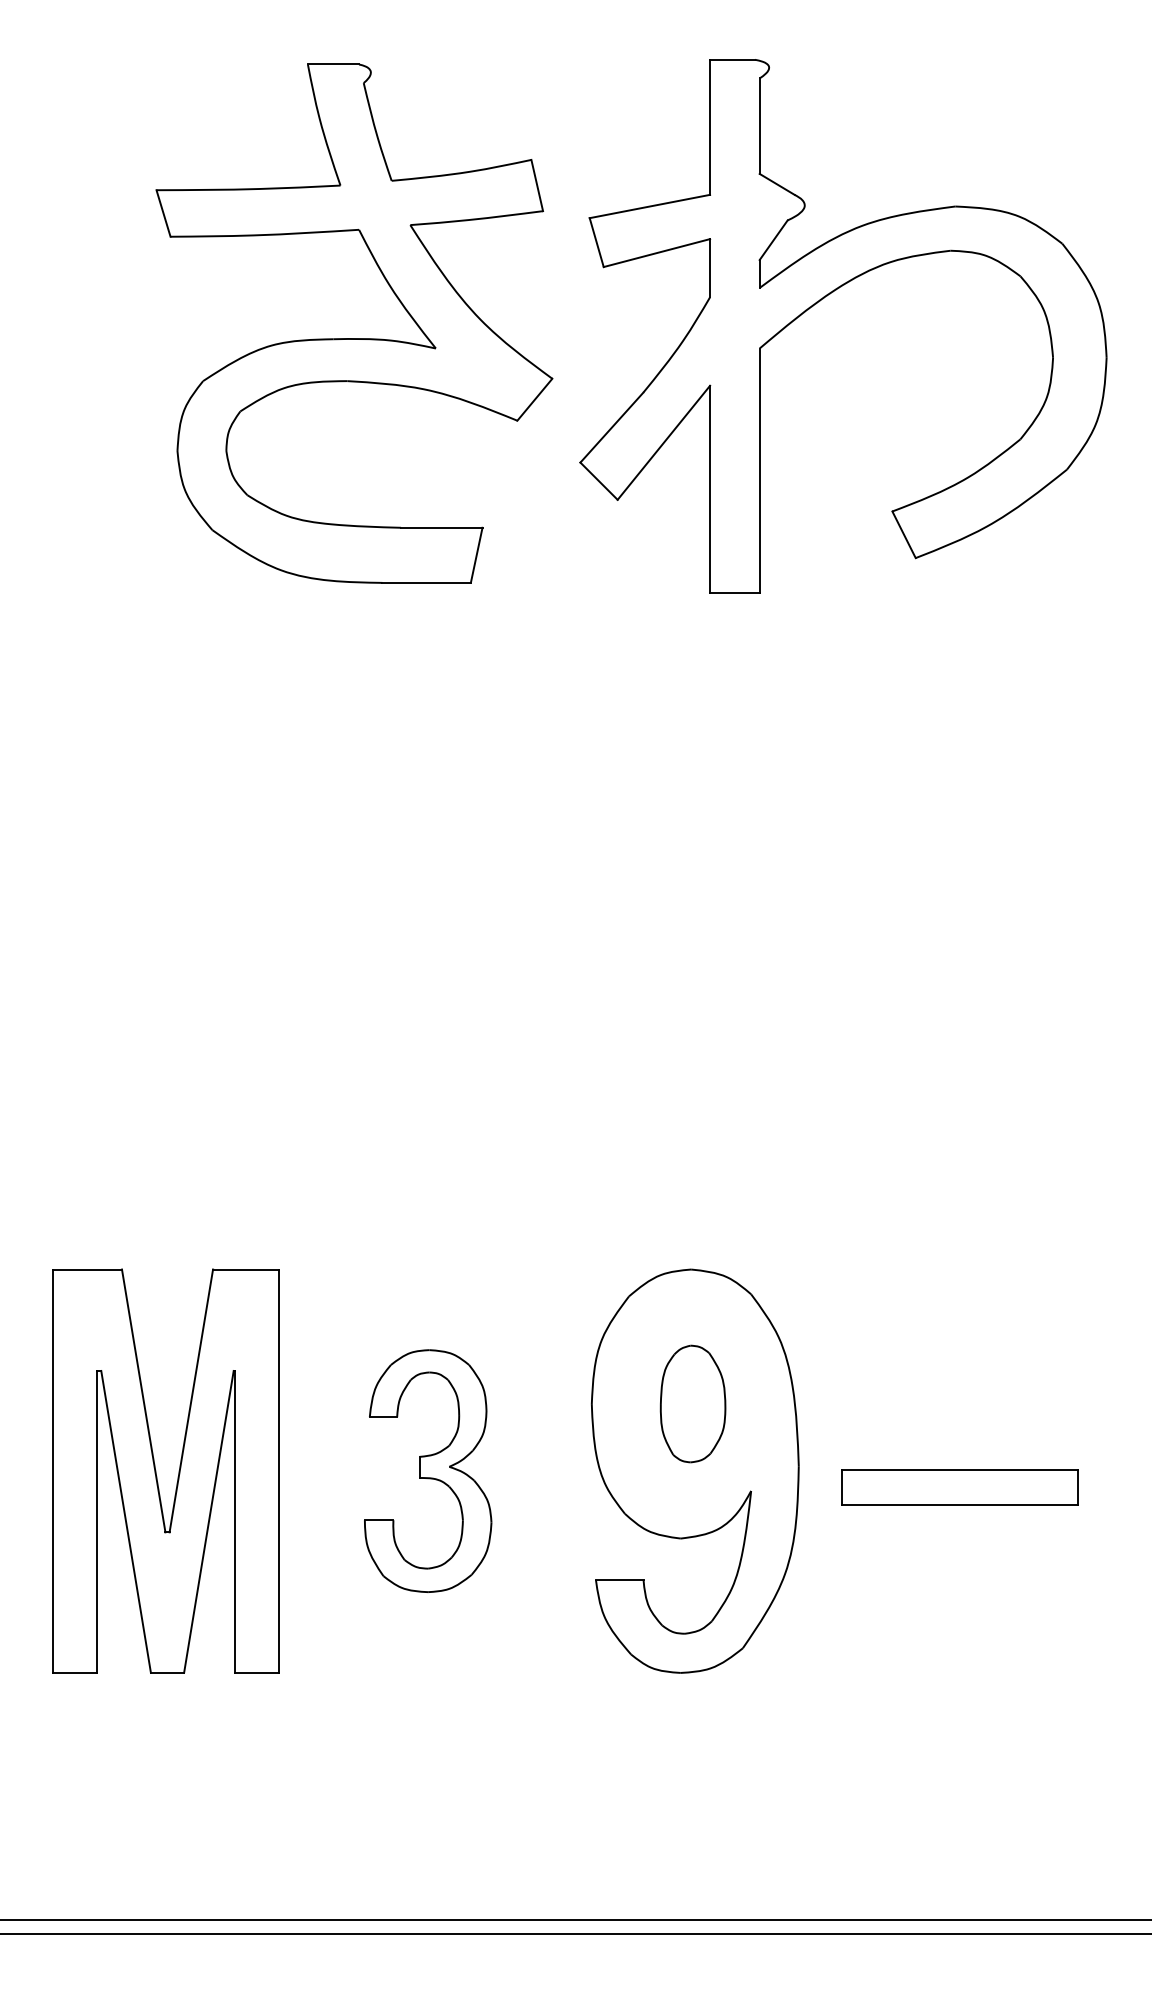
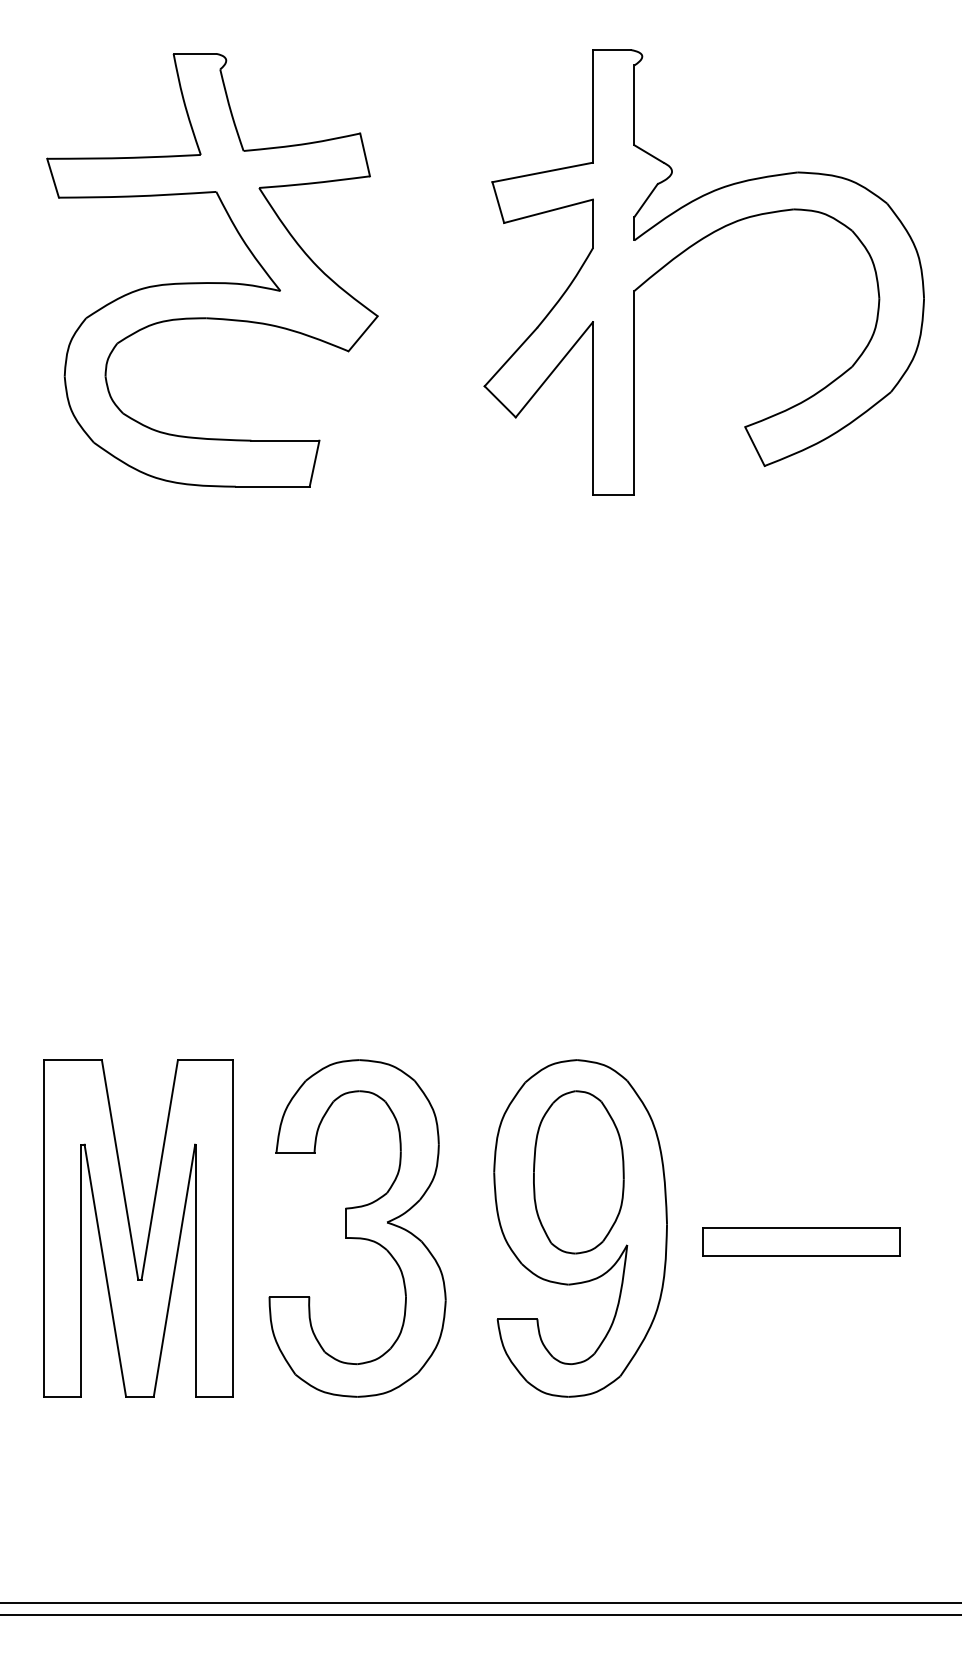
part: (354, 338) -> (212, 282), moved
part: (692, 1403) -> (578, 1171), size x1.67
part: (427, 1470) -> (357, 1227), size x1.67

